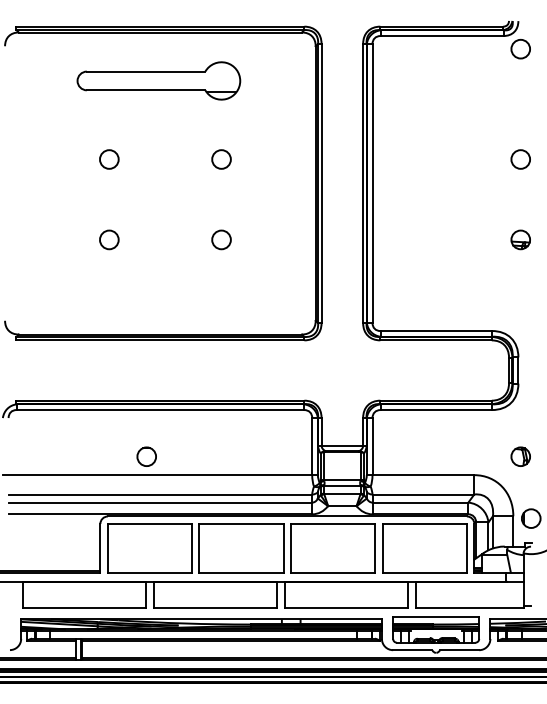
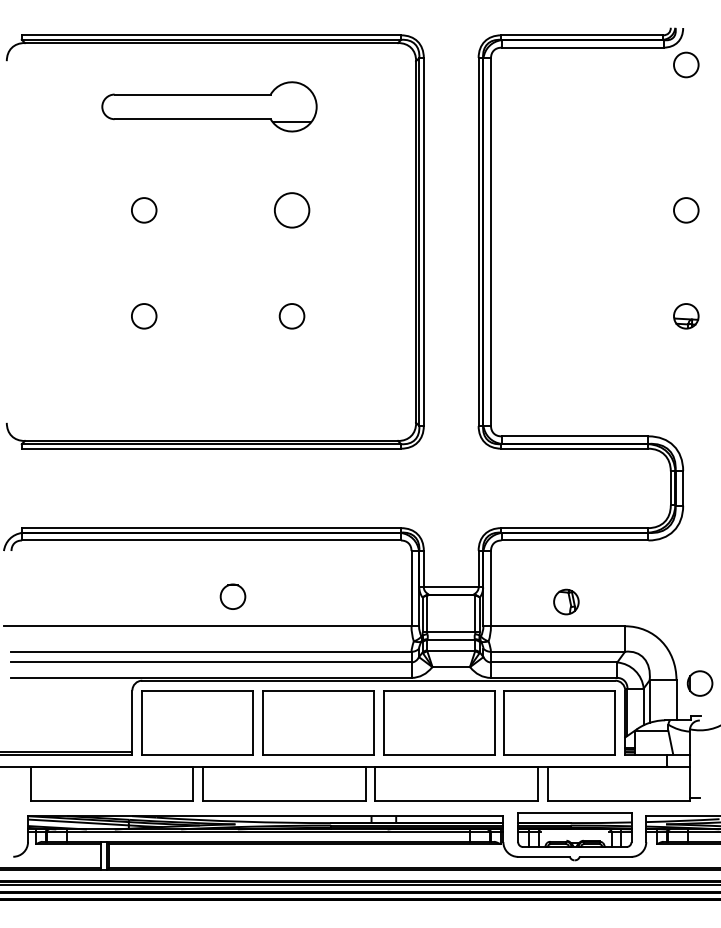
circle: (221, 159) -> (291, 210), size x1.4
circle: (146, 456) -> (232, 596), moved
part: (520, 456) -> (566, 601), moved

